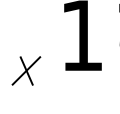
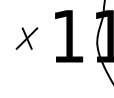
part: (25, 70) -> (26, 38), moved

